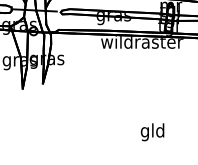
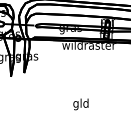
text: (151, 132) -> (80, 104), moved

